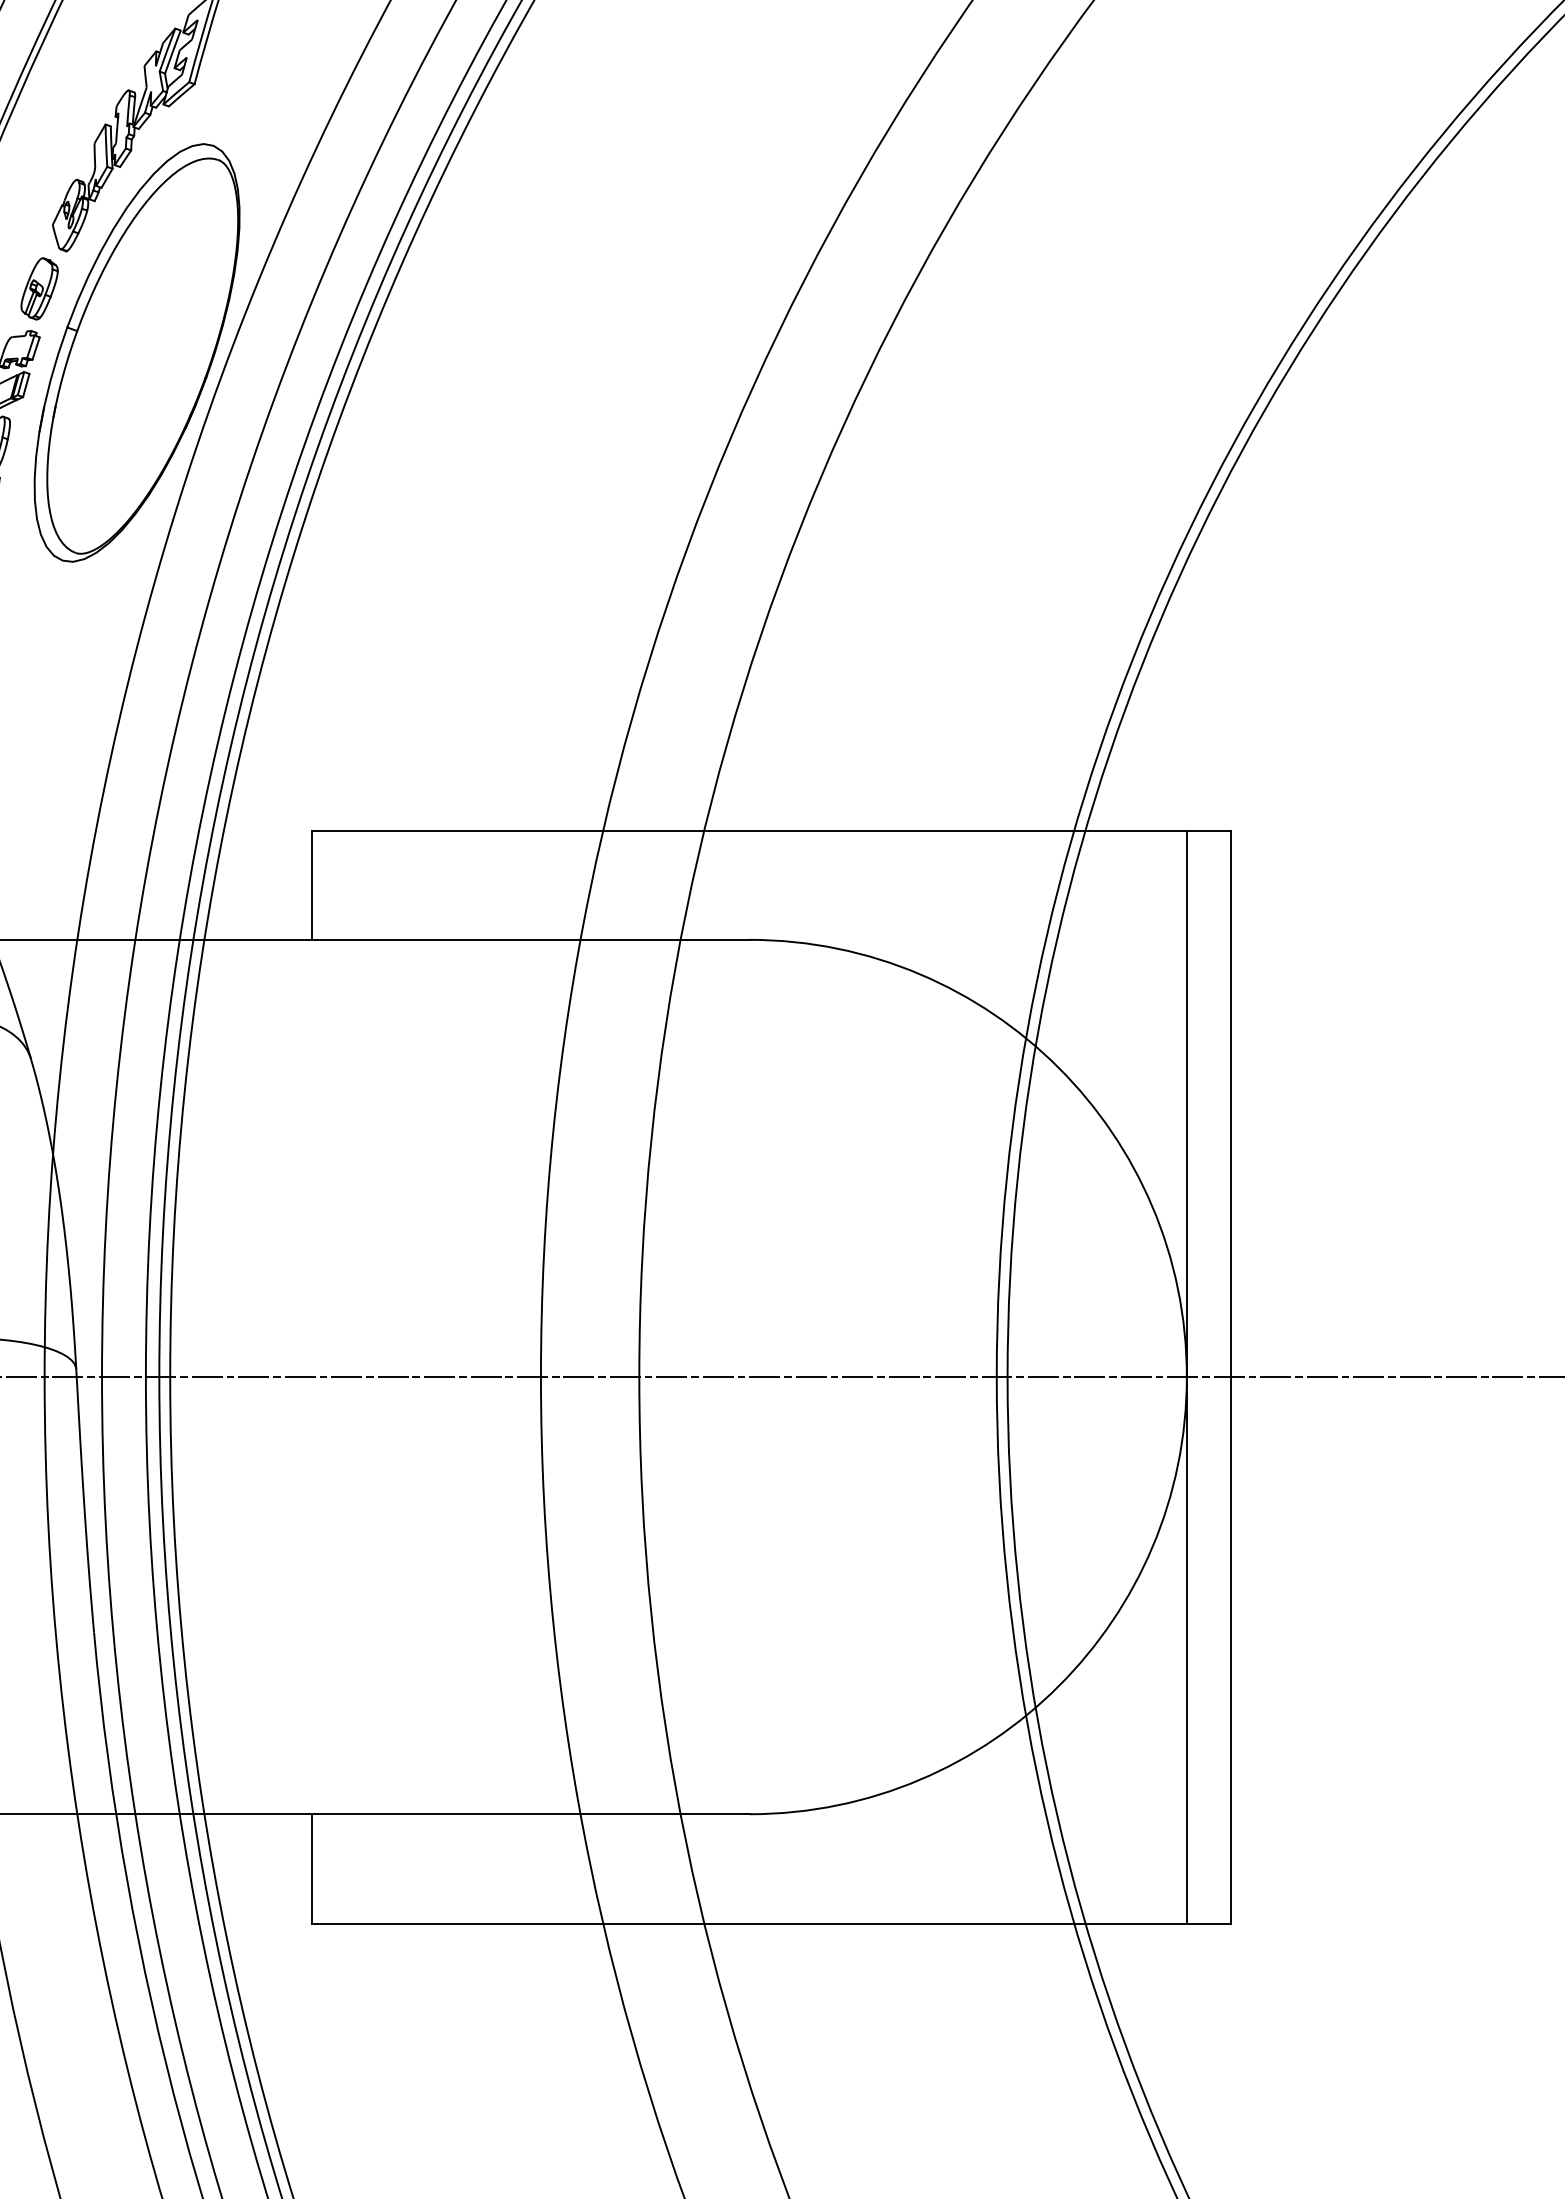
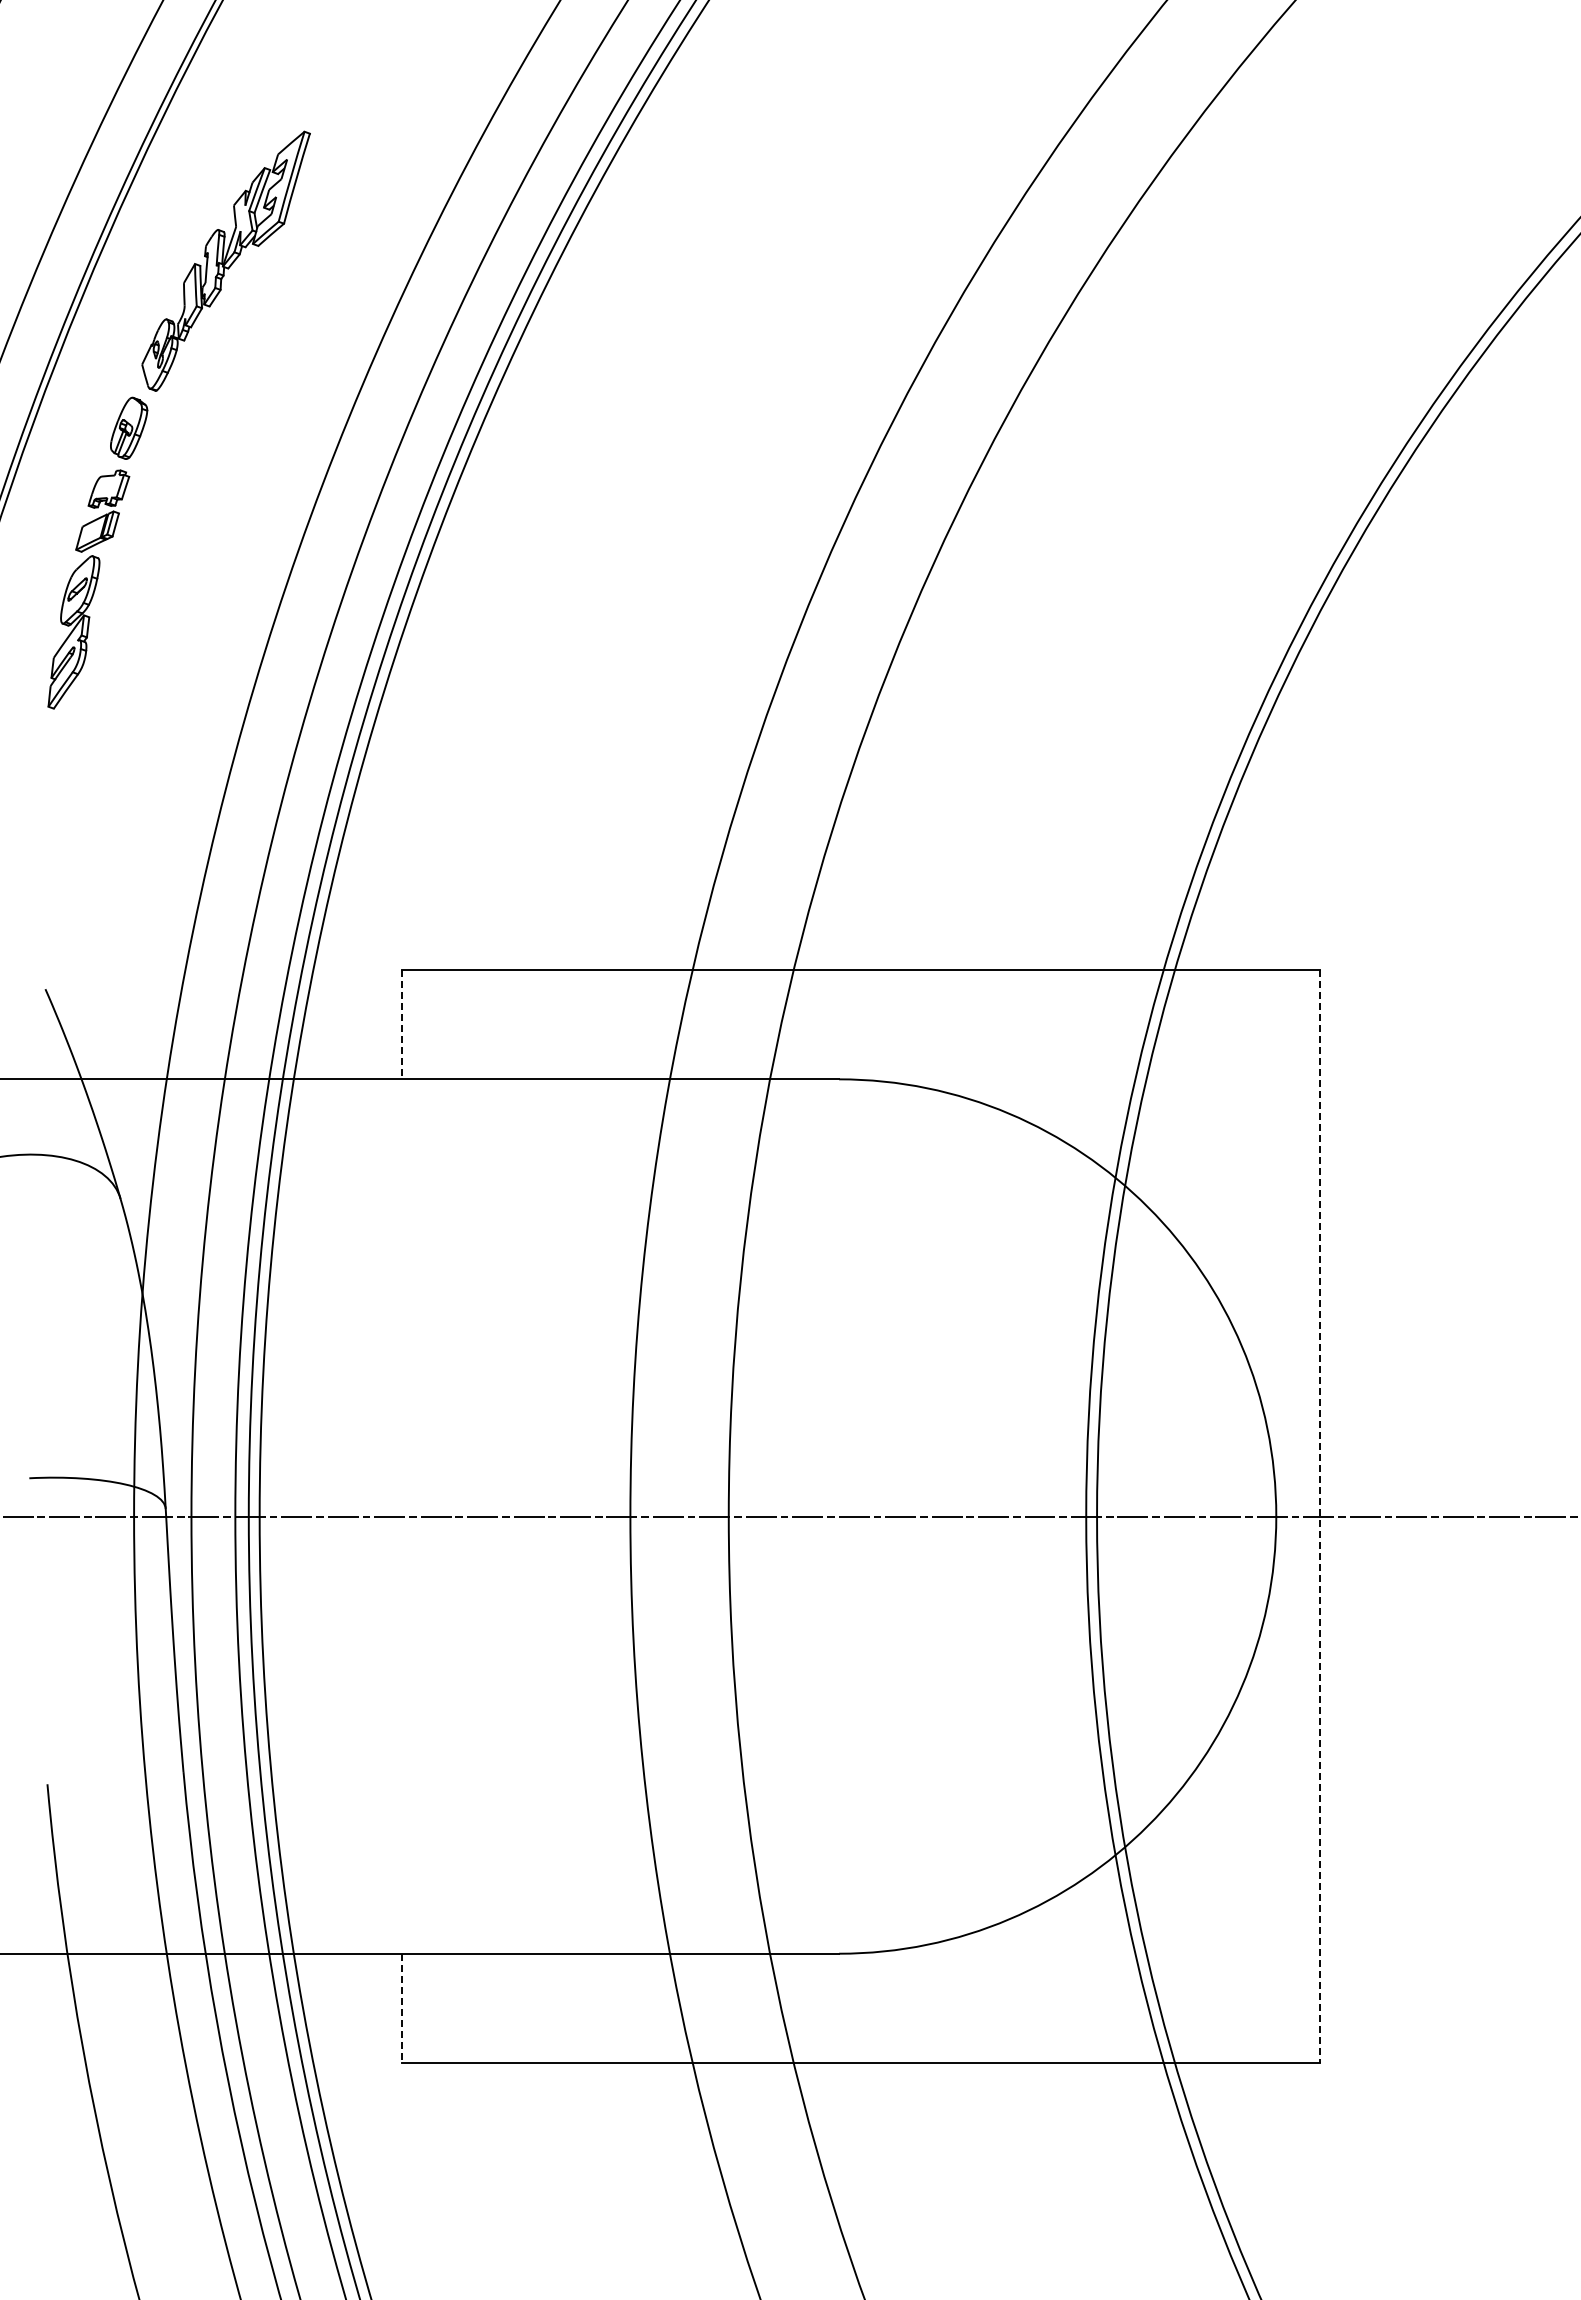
part: (137, 353) -> (226, 492), removed
line: (312, 885) -> (401, 1024), solid -> dashed
line: (1187, 1377) -> (1276, 1516), removed
line: (1231, 1378) -> (1320, 1517), solid -> dashed
line: (312, 1869) -> (401, 2008), solid -> dashed

